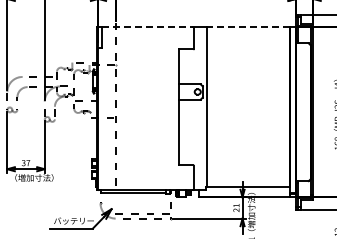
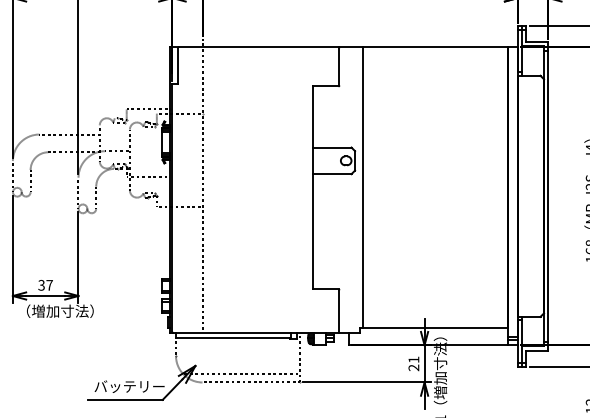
line: (147, 27) -> (258, 47), dashed -> solid
line: (248, 27) -> (435, 47), dashed -> solid

